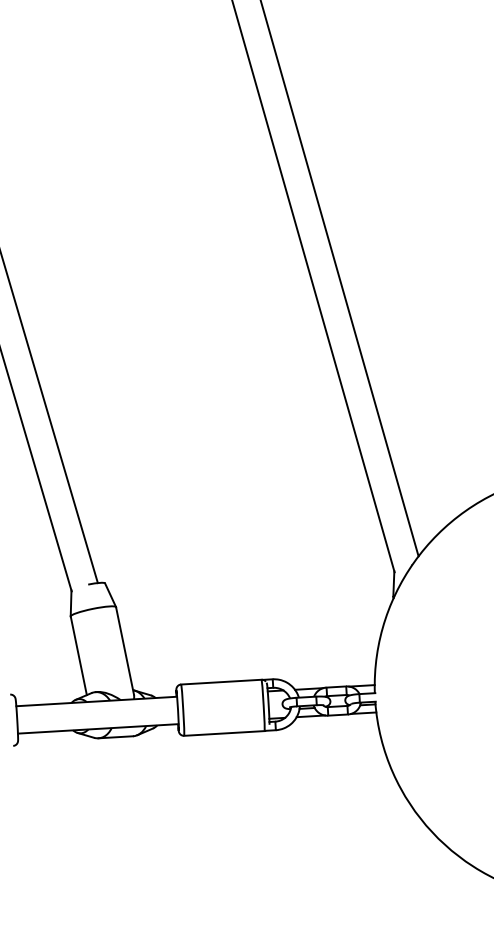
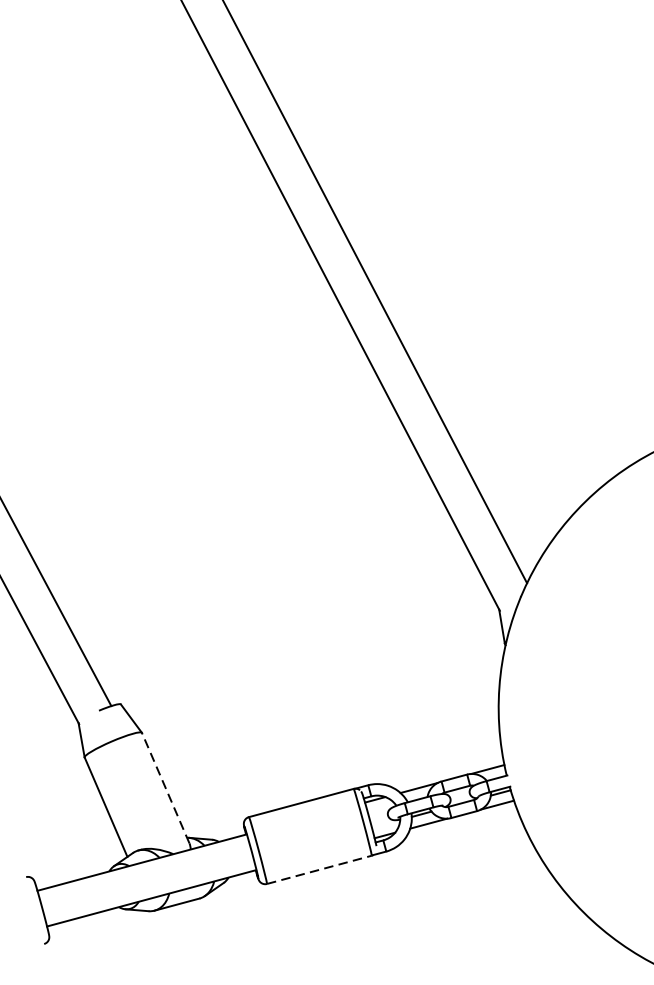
line: (125, 650) -> (166, 787), solid -> dashed
line: (224, 733) -> (319, 869), solid -> dashed

